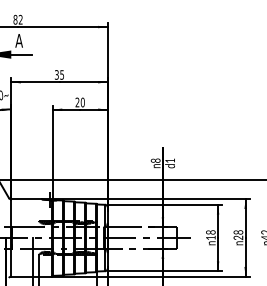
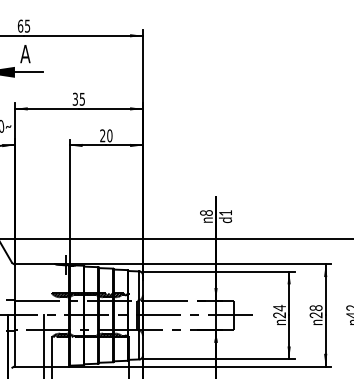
text: (17, 19) -> (23, 25), 82 -> 65
text: (210, 235) -> (279, 312), 18 -> 24

